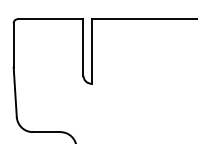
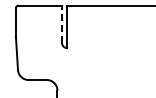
line: (82, 47) -> (61, 24), solid -> dashed

